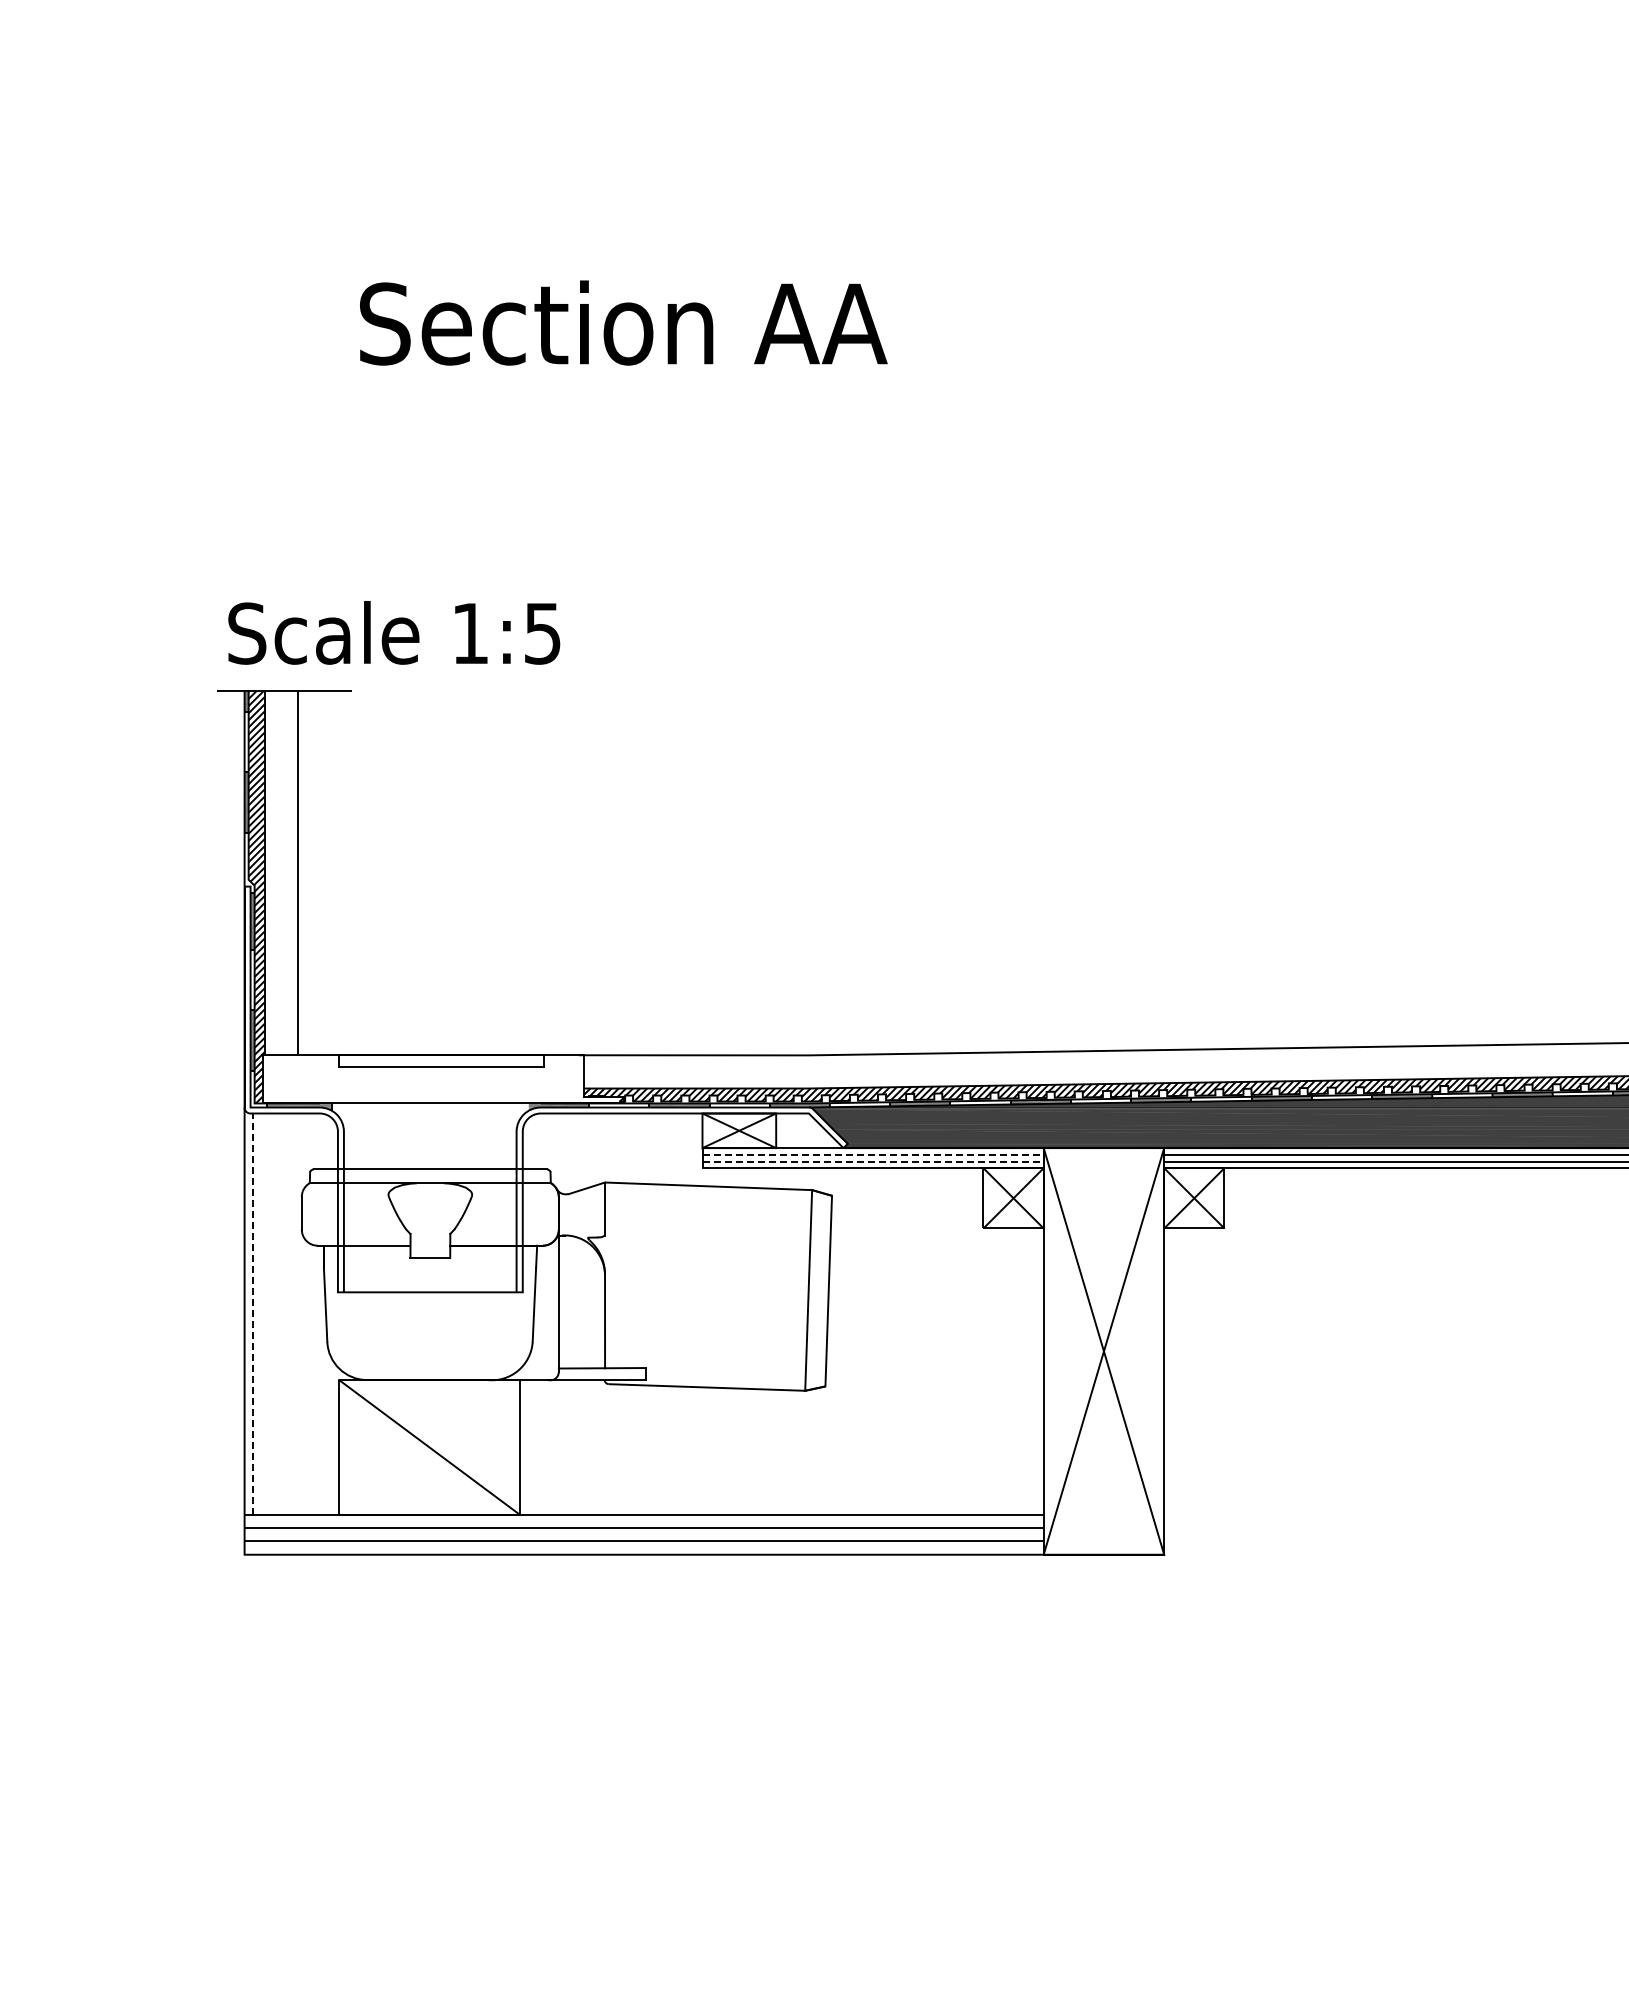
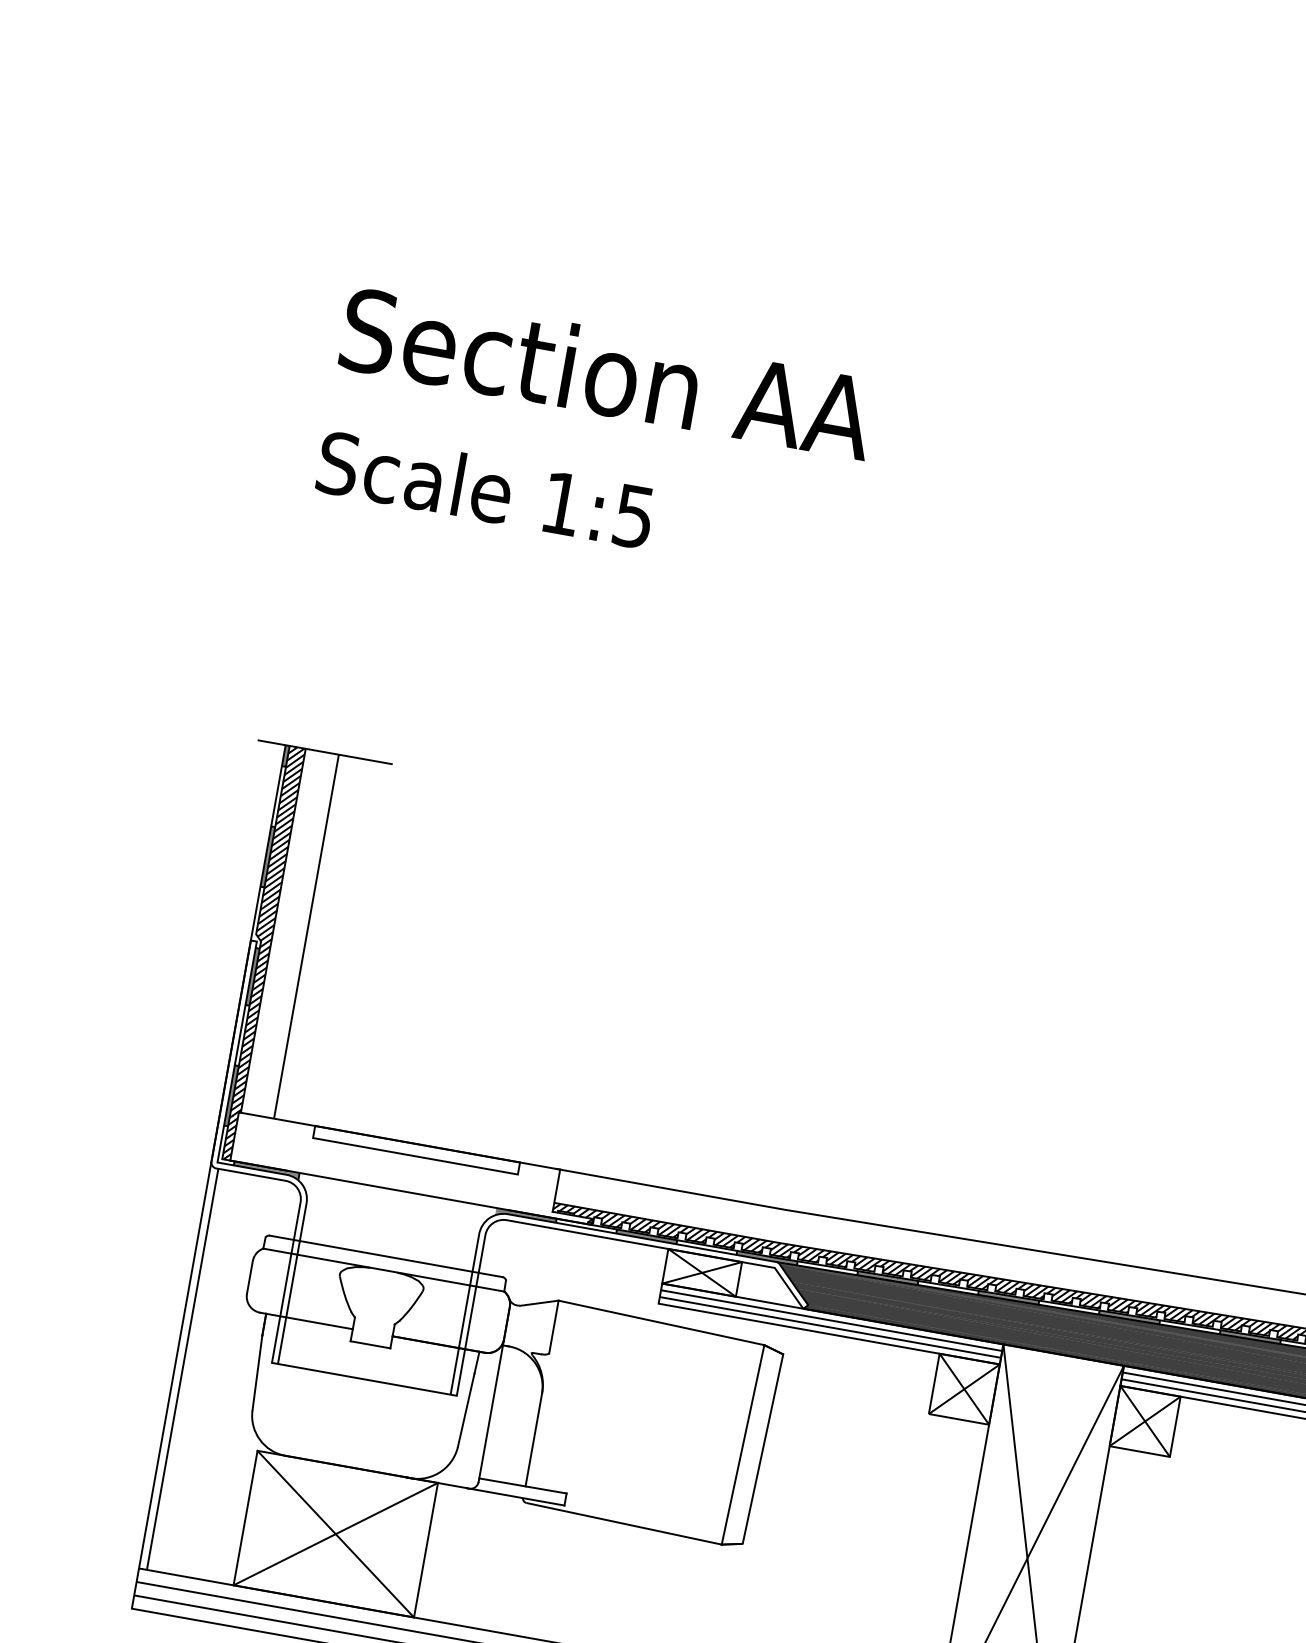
text: (623, 322) -> (607, 372), moved
text: (394, 632) -> (485, 489), moved
line: (873, 1154) -> (832, 1320), dashed -> solid
line: (873, 1161) -> (830, 1327), dashed -> solid
line: (252, 1314) -> (182, 1369), dashed -> solid
line: (429, 1447) -> (335, 1534), added

